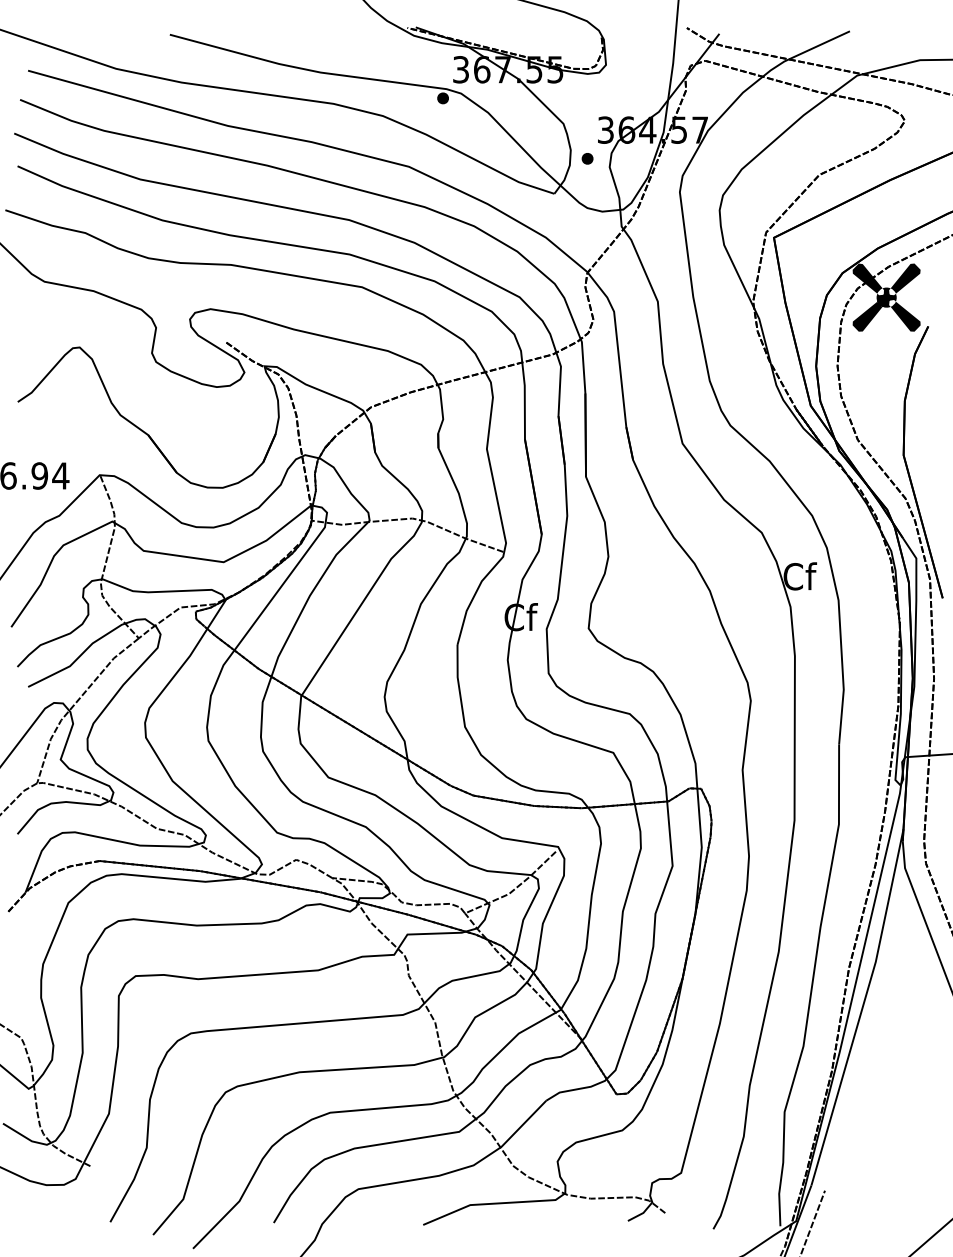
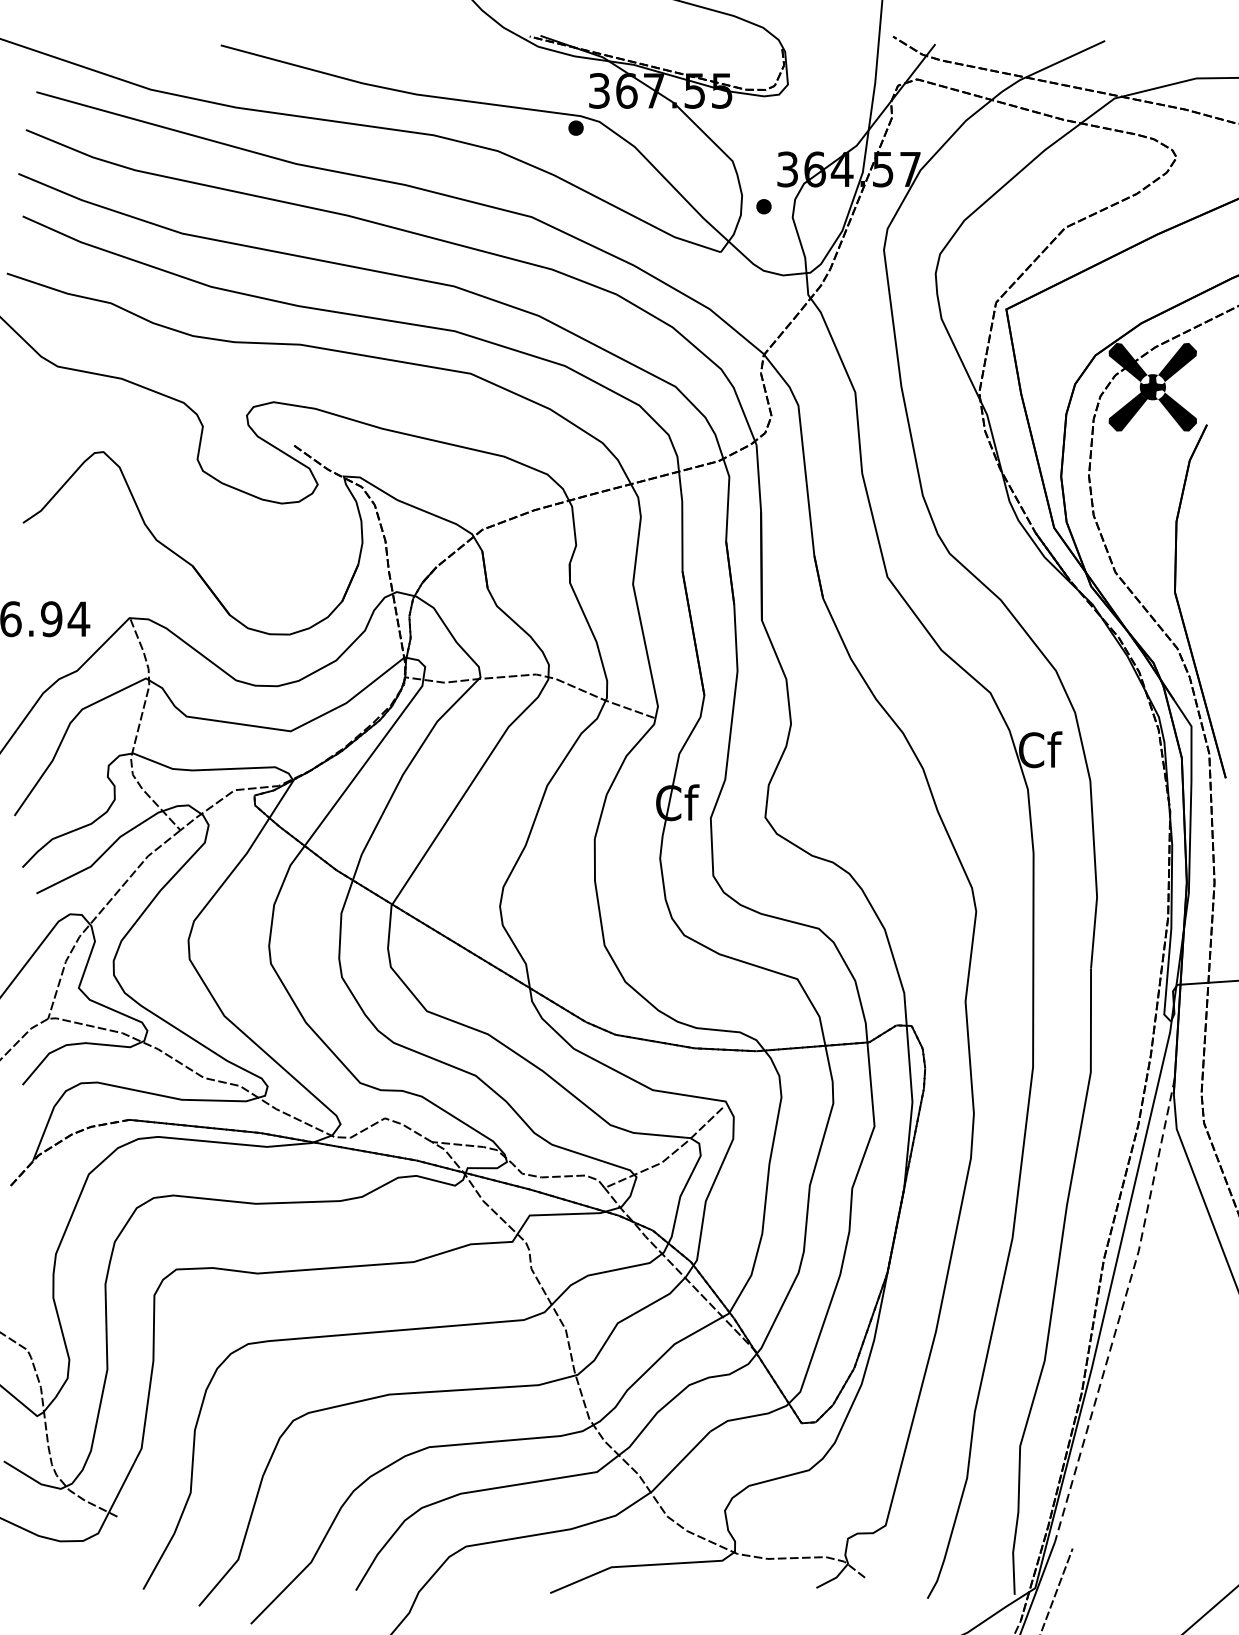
line: (862, 1007) -> (1121, 1310), solid -> dashed

